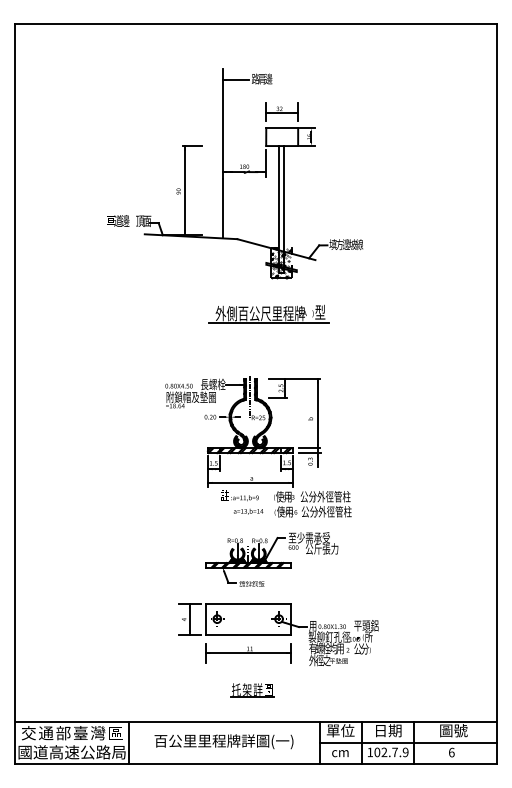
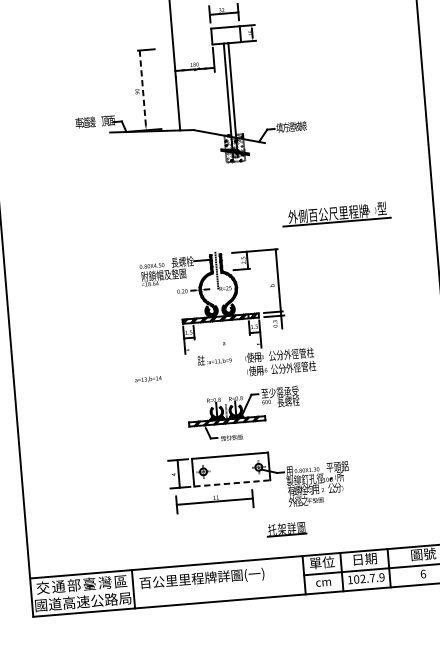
line: (185, 190) -> (143, 90), solid -> dashed
part: (268, 313) -> (335, 213), moved
line: (250, 482) -> (223, 347), removed
text: (248, 511) -> (148, 379), moved
text: (321, 548) -> (291, 400), 公斤張力 -> 長螺栓
line: (248, 634) -> (232, 483), solid -> dashed
part: (248, 653) -> (215, 501), moved
part: (252, 690) -> (286, 529), moved
text: (223, 741) -> (201, 578), moved

